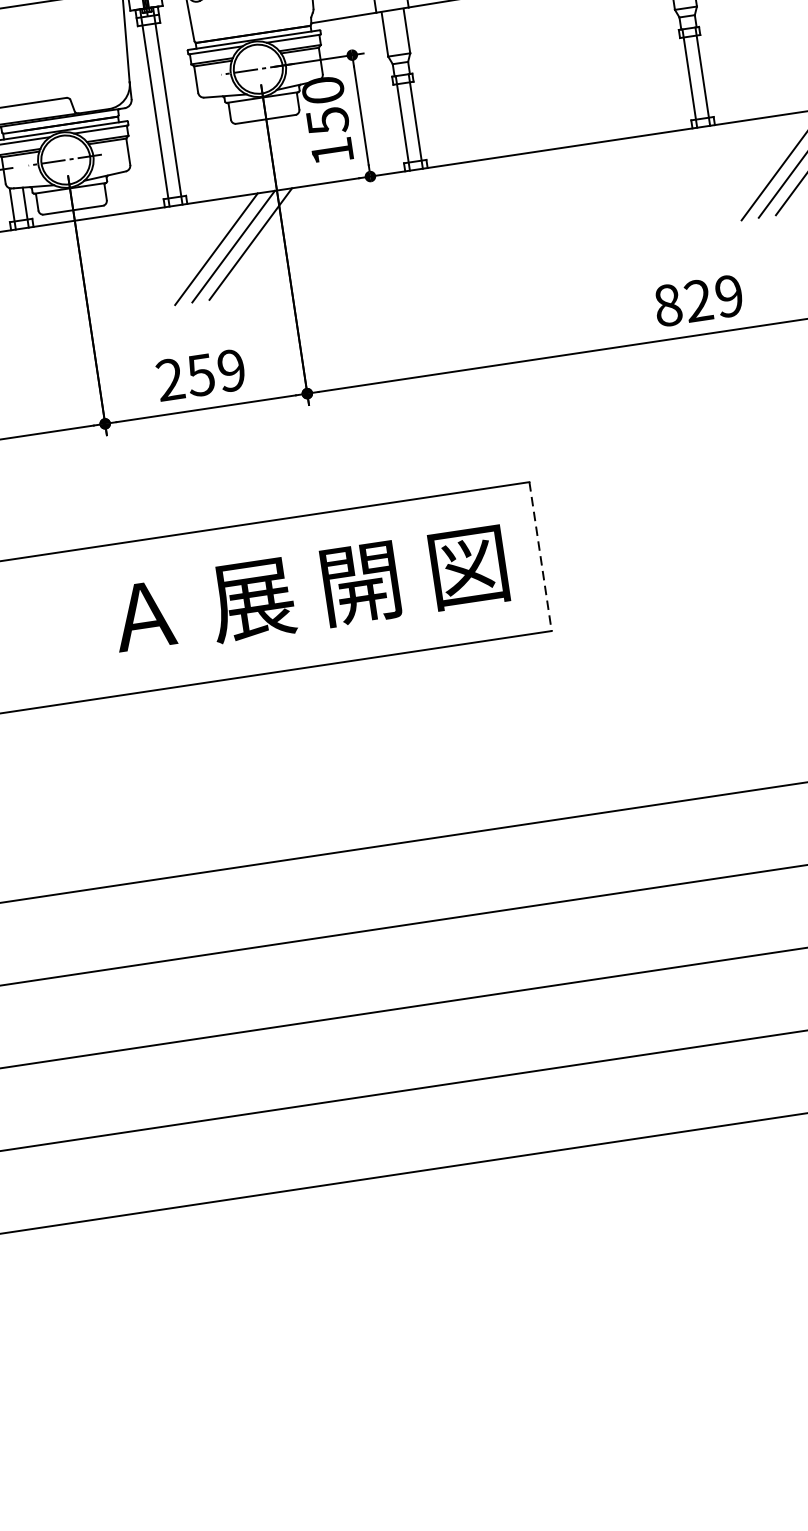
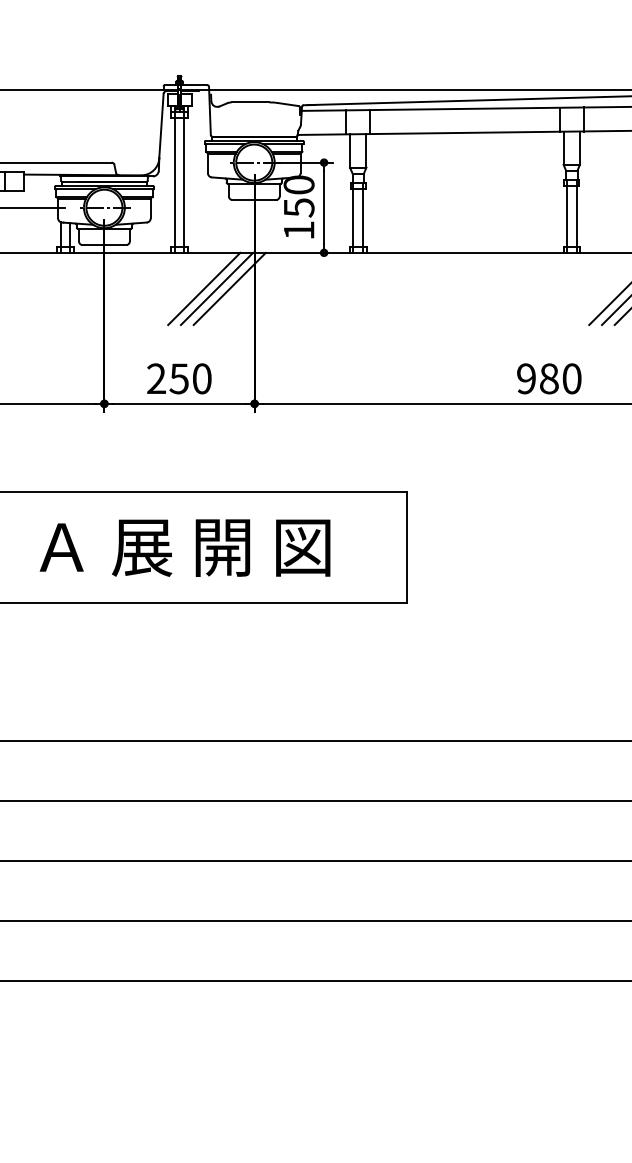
text: (698, 300) -> (549, 378), 829 -> 980
text: (230, 370) -> (201, 378), 259 -> 250
line: (540, 557) -> (406, 548), dashed -> solid
text: (309, 590) -> (184, 547), moved

